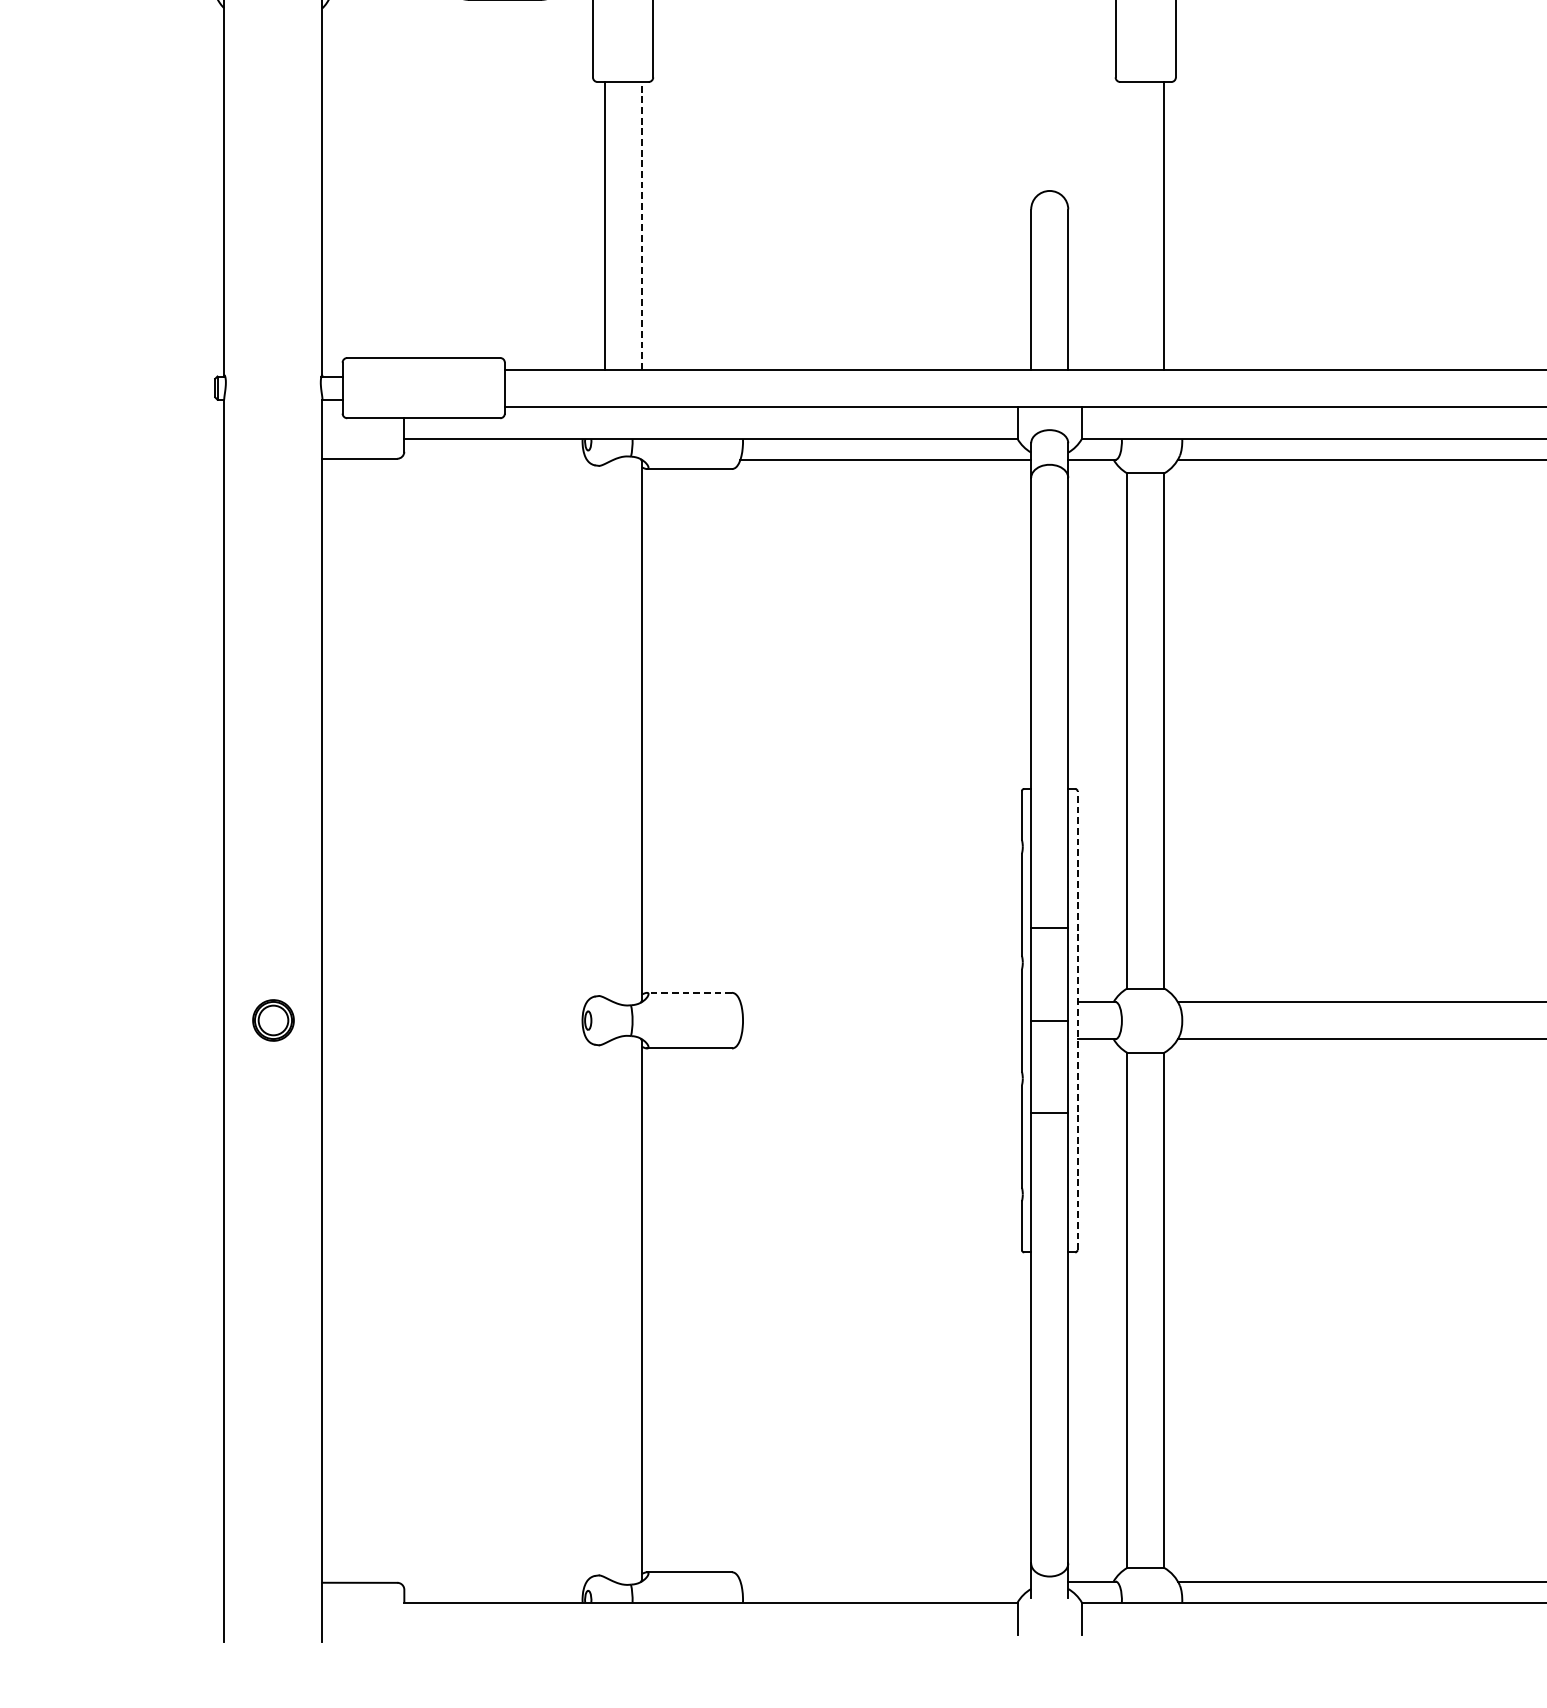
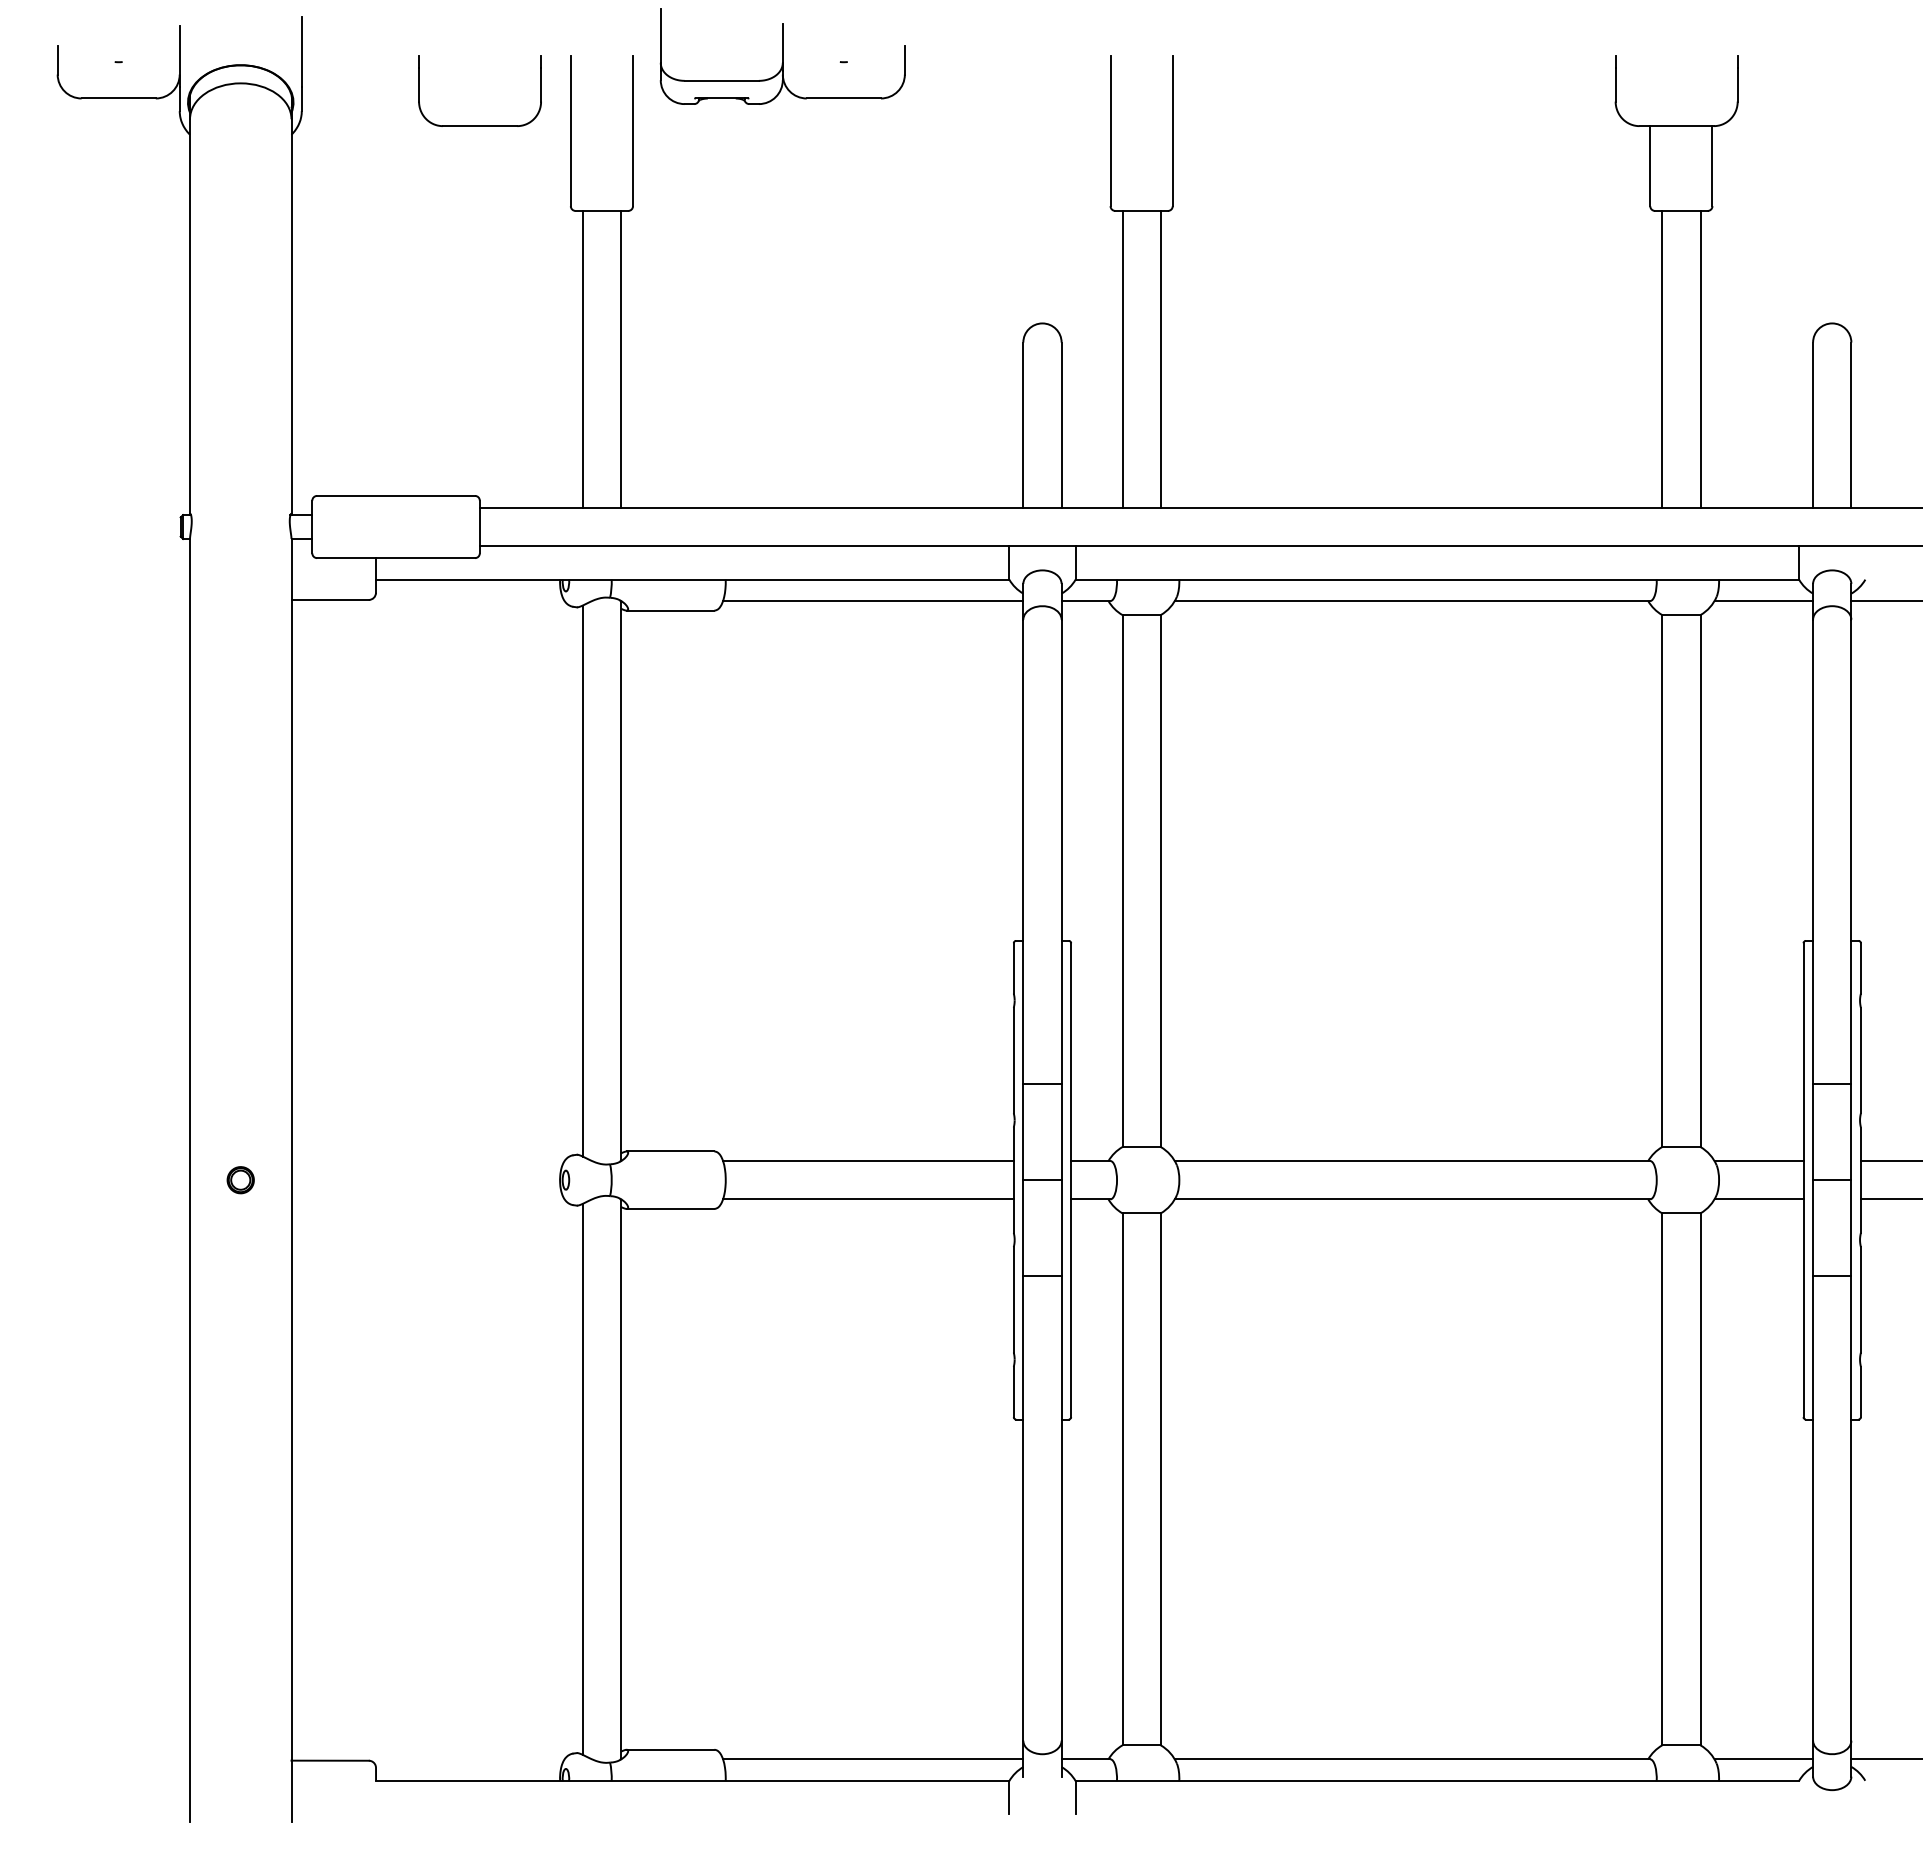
line: (642, 224) -> (621, 358), dashed -> solid
line: (1127, 224) -> (1122, 358), added
line: (604, 730) -> (582, 880), added
line: (689, 992) -> (670, 1151), dashed -> solid
line: (881, 1002) -> (868, 1161), added
part: (273, 1020) -> (240, 1180), size x0.62
line: (1077, 1020) -> (1071, 1180), dashed -> solid
line: (881, 1039) -> (868, 1199), added
line: (604, 1309) -> (582, 1478), added
line: (886, 1581) -> (873, 1759), added

